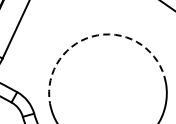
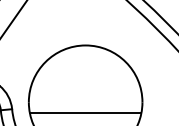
arc: (97, 35) -> (85, 45), dashed -> solid
line: (109, 104) -> (85, 113), added

